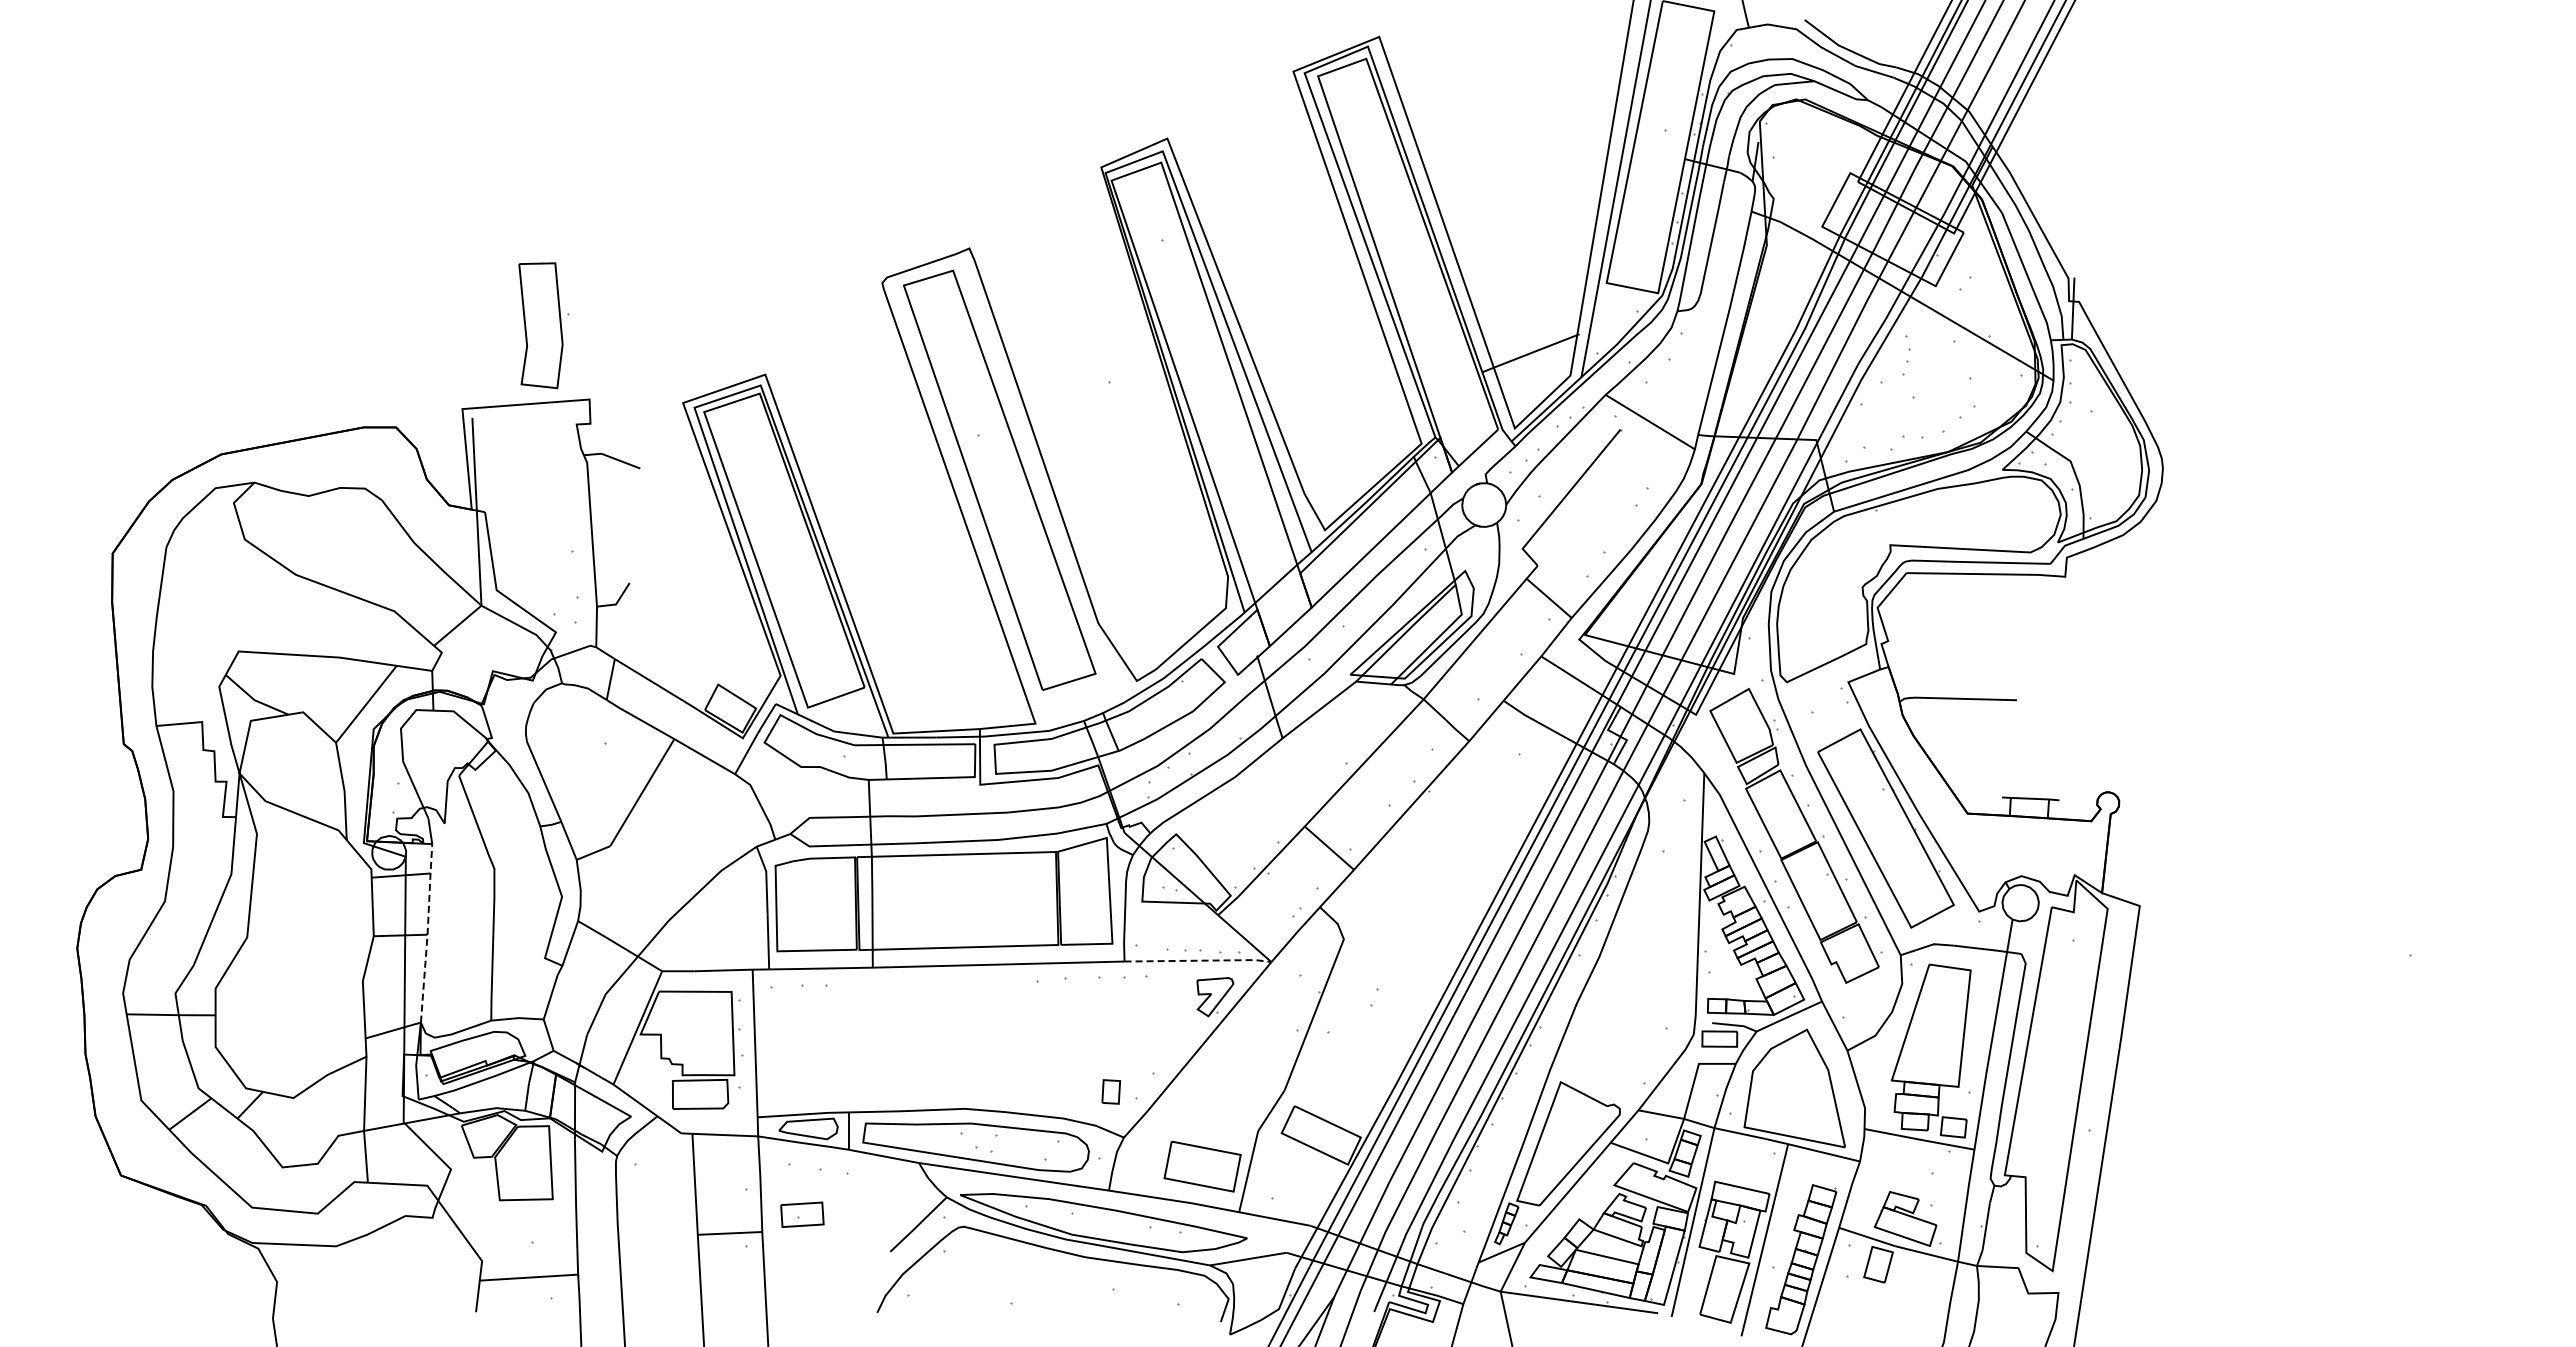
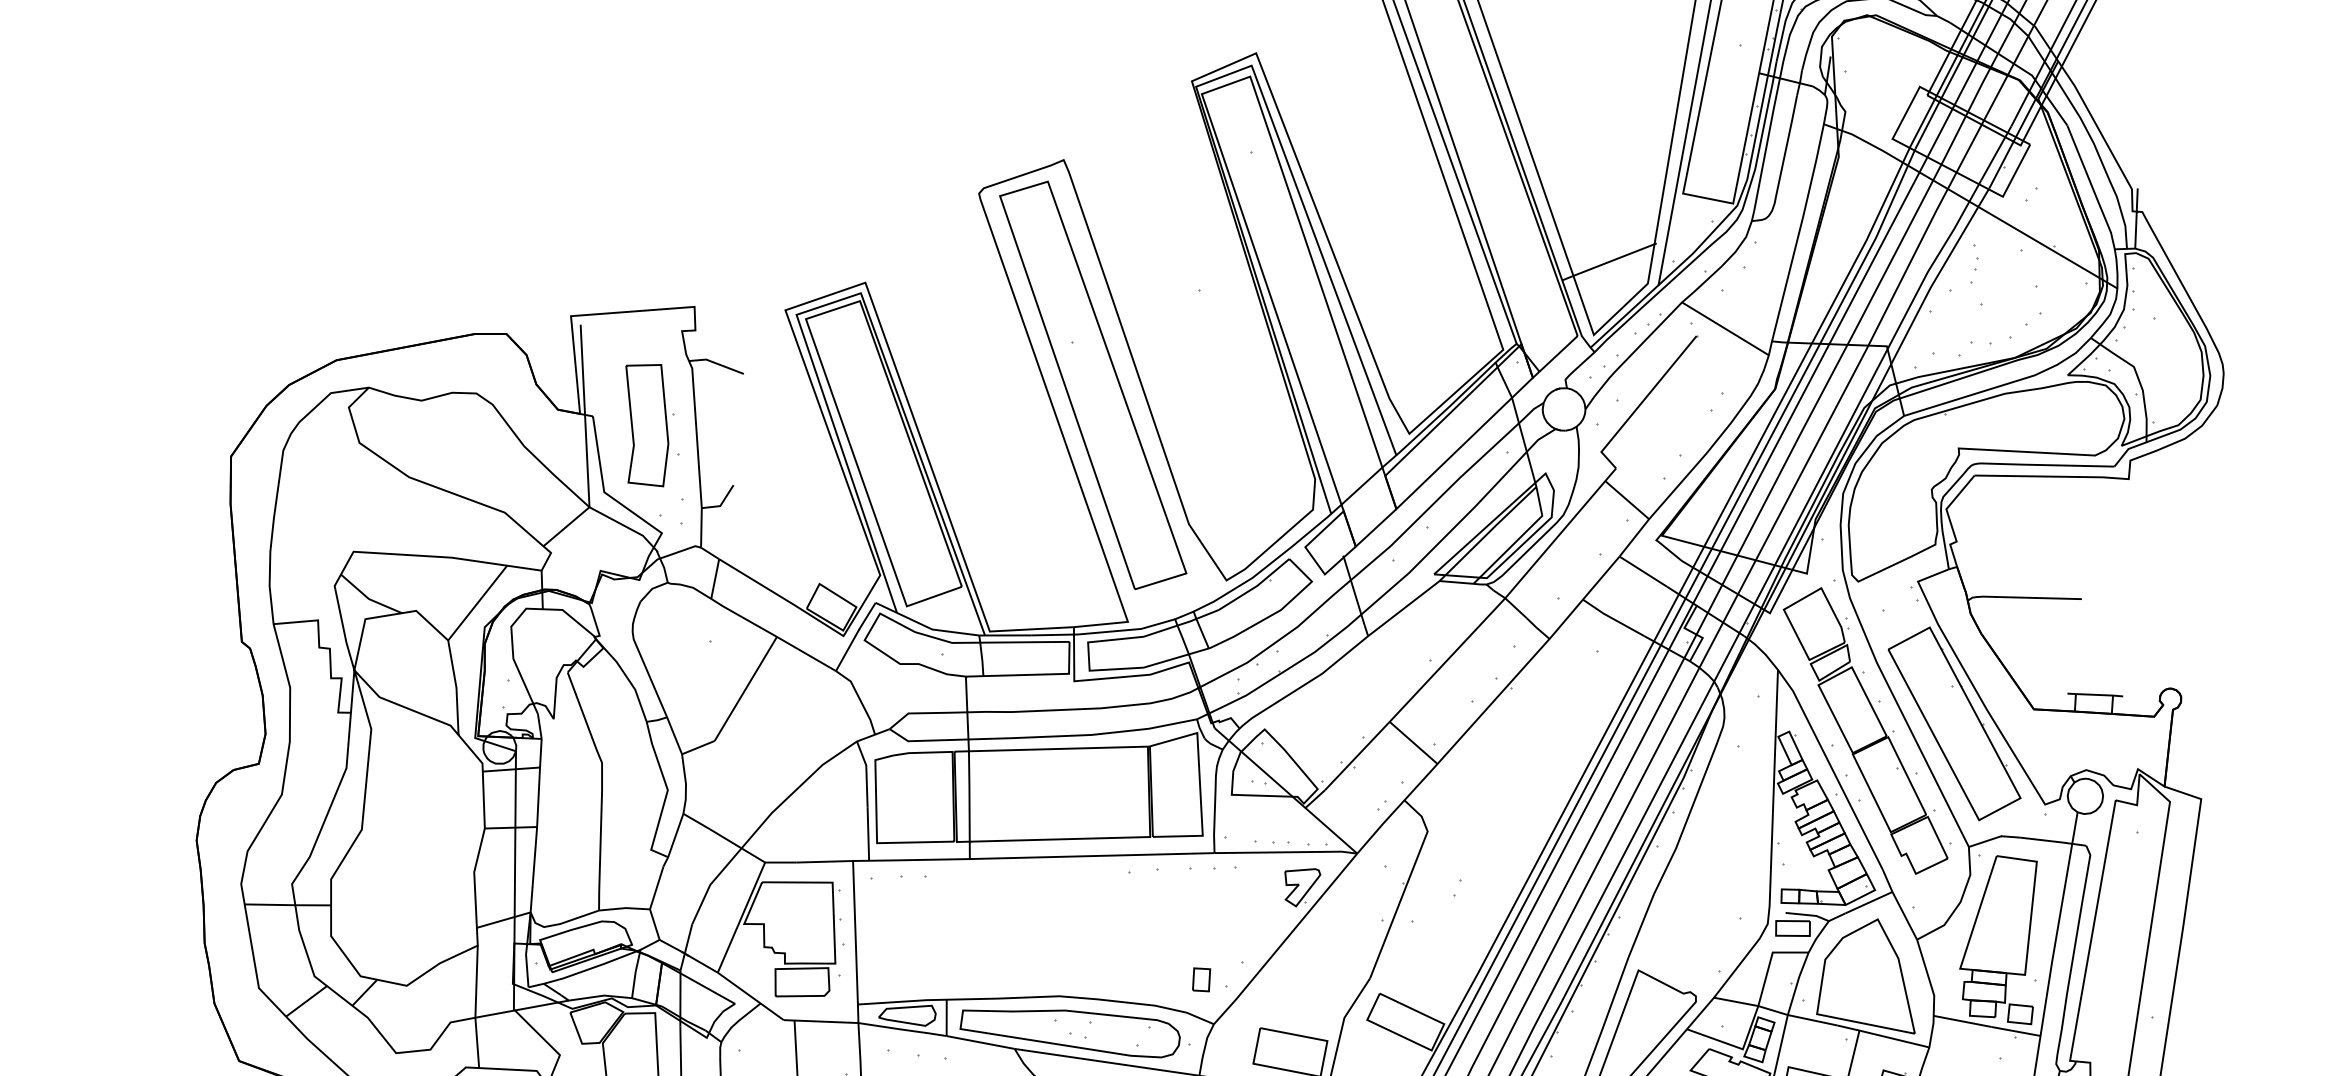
part: (543, 325) -> (649, 425), moved
line: (427, 932) -> (537, 824), dashed -> solid
line: (1199, 960) -> (1287, 852), dashed -> solid

